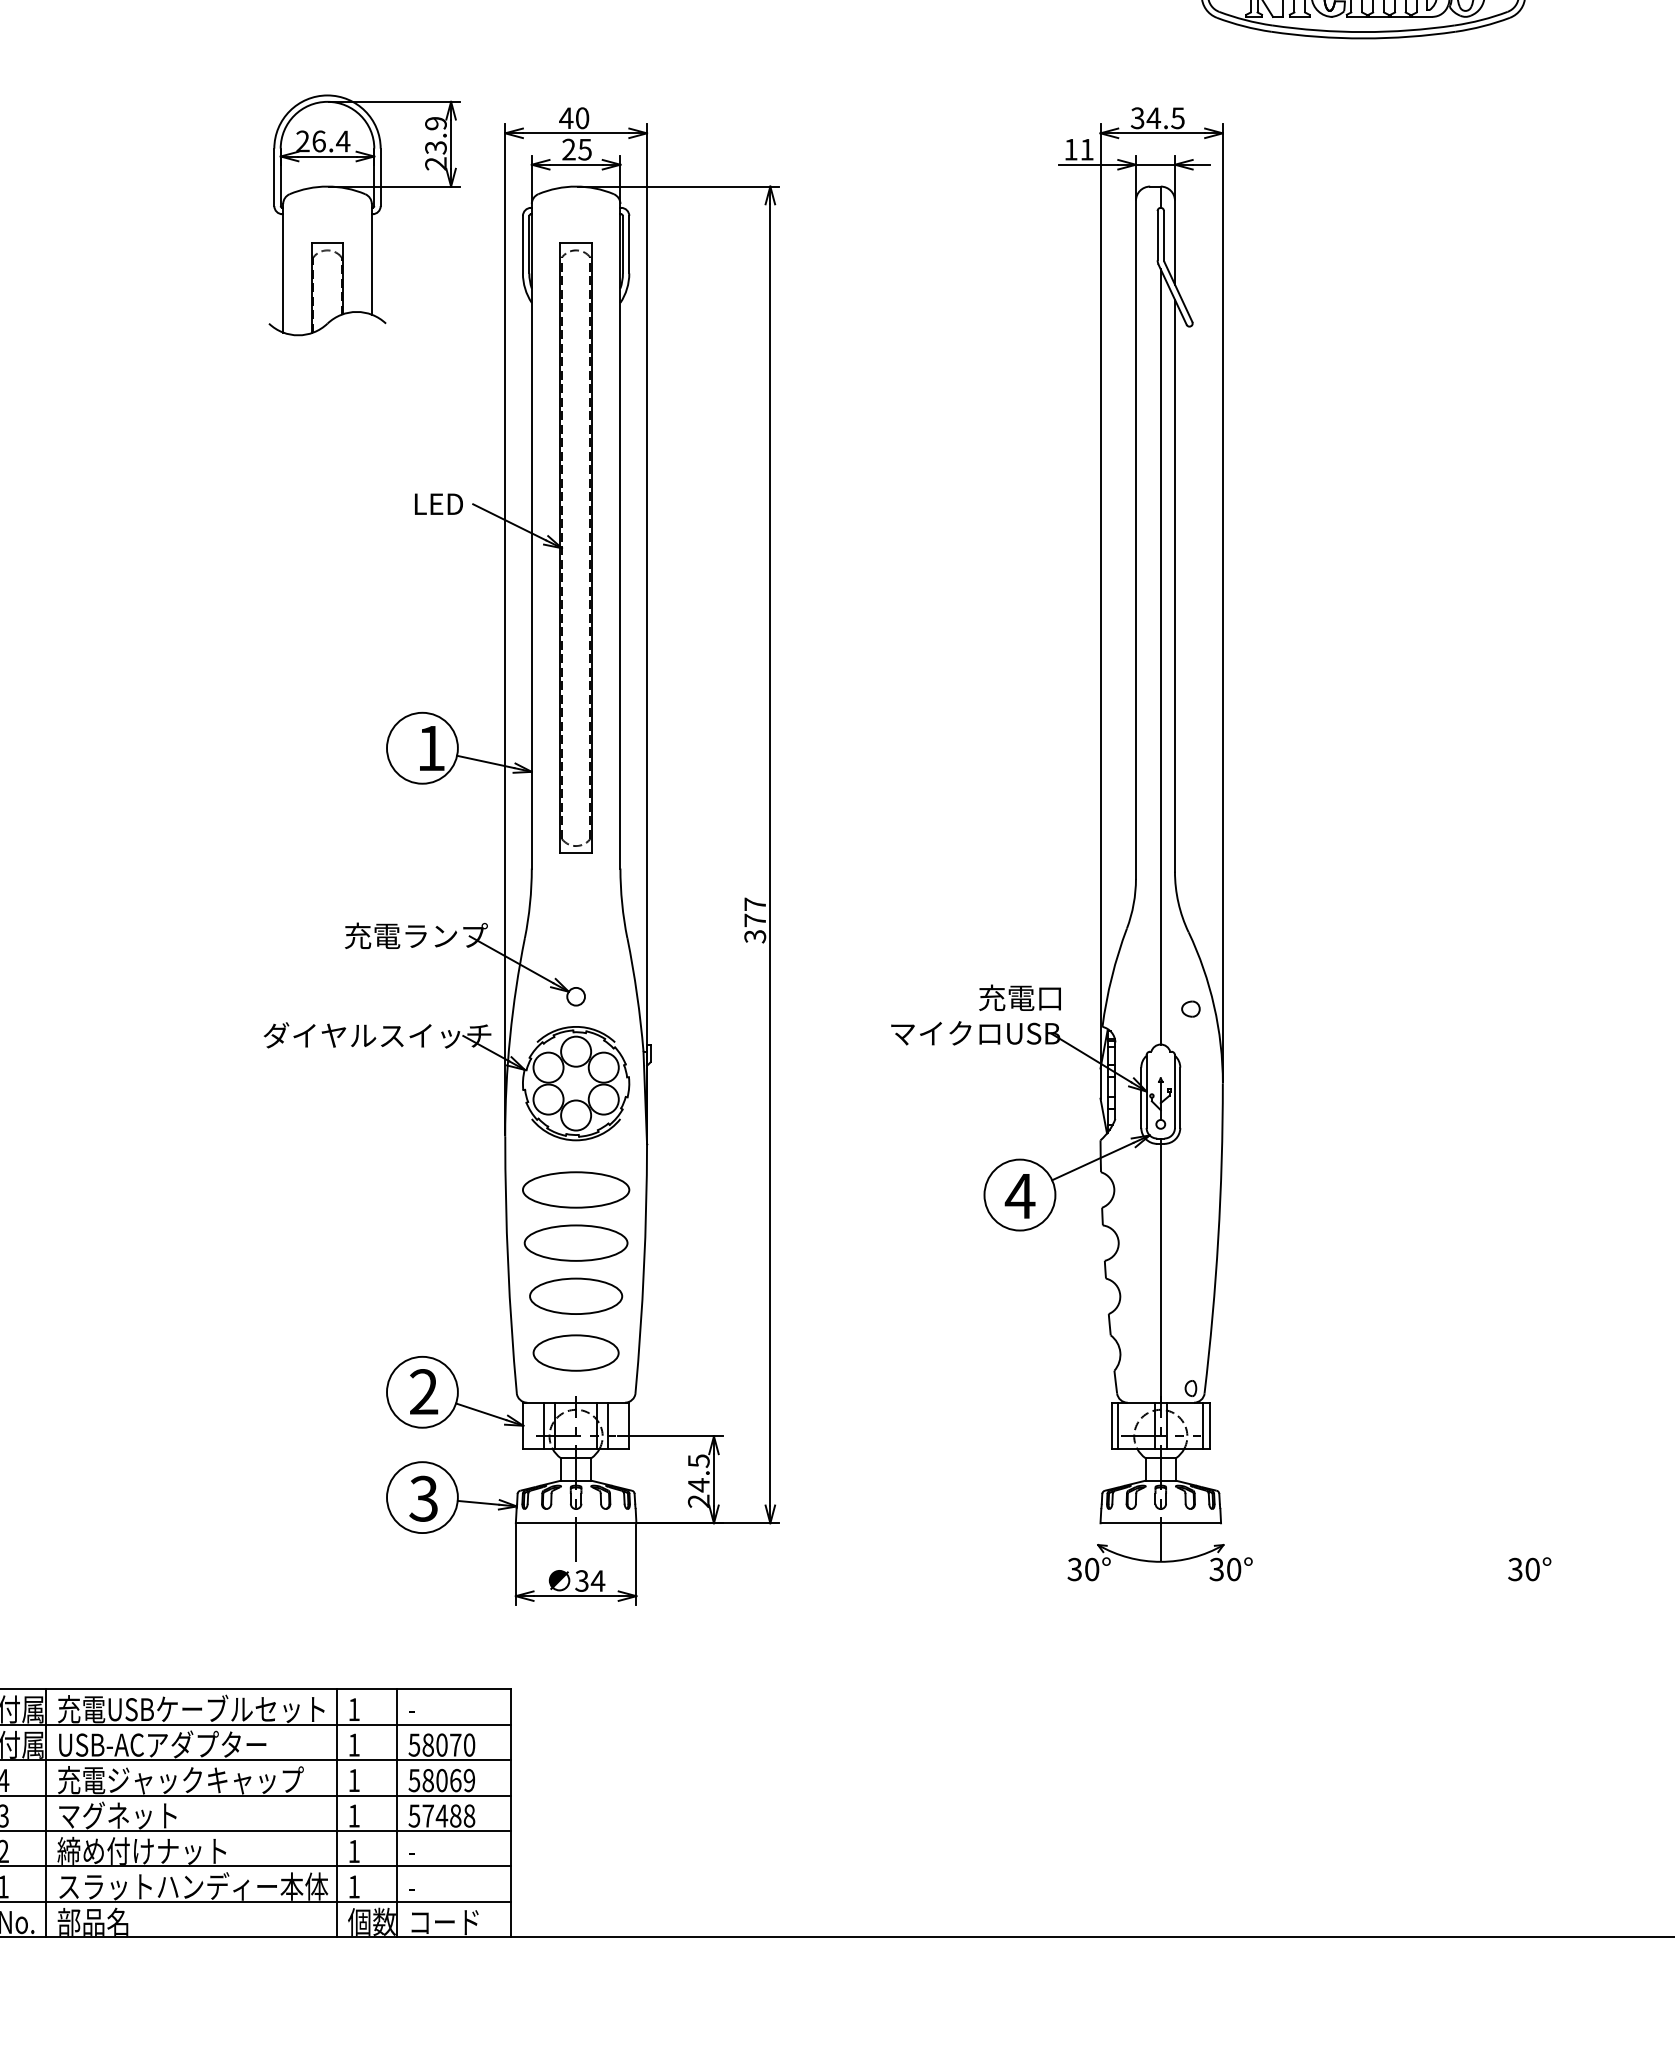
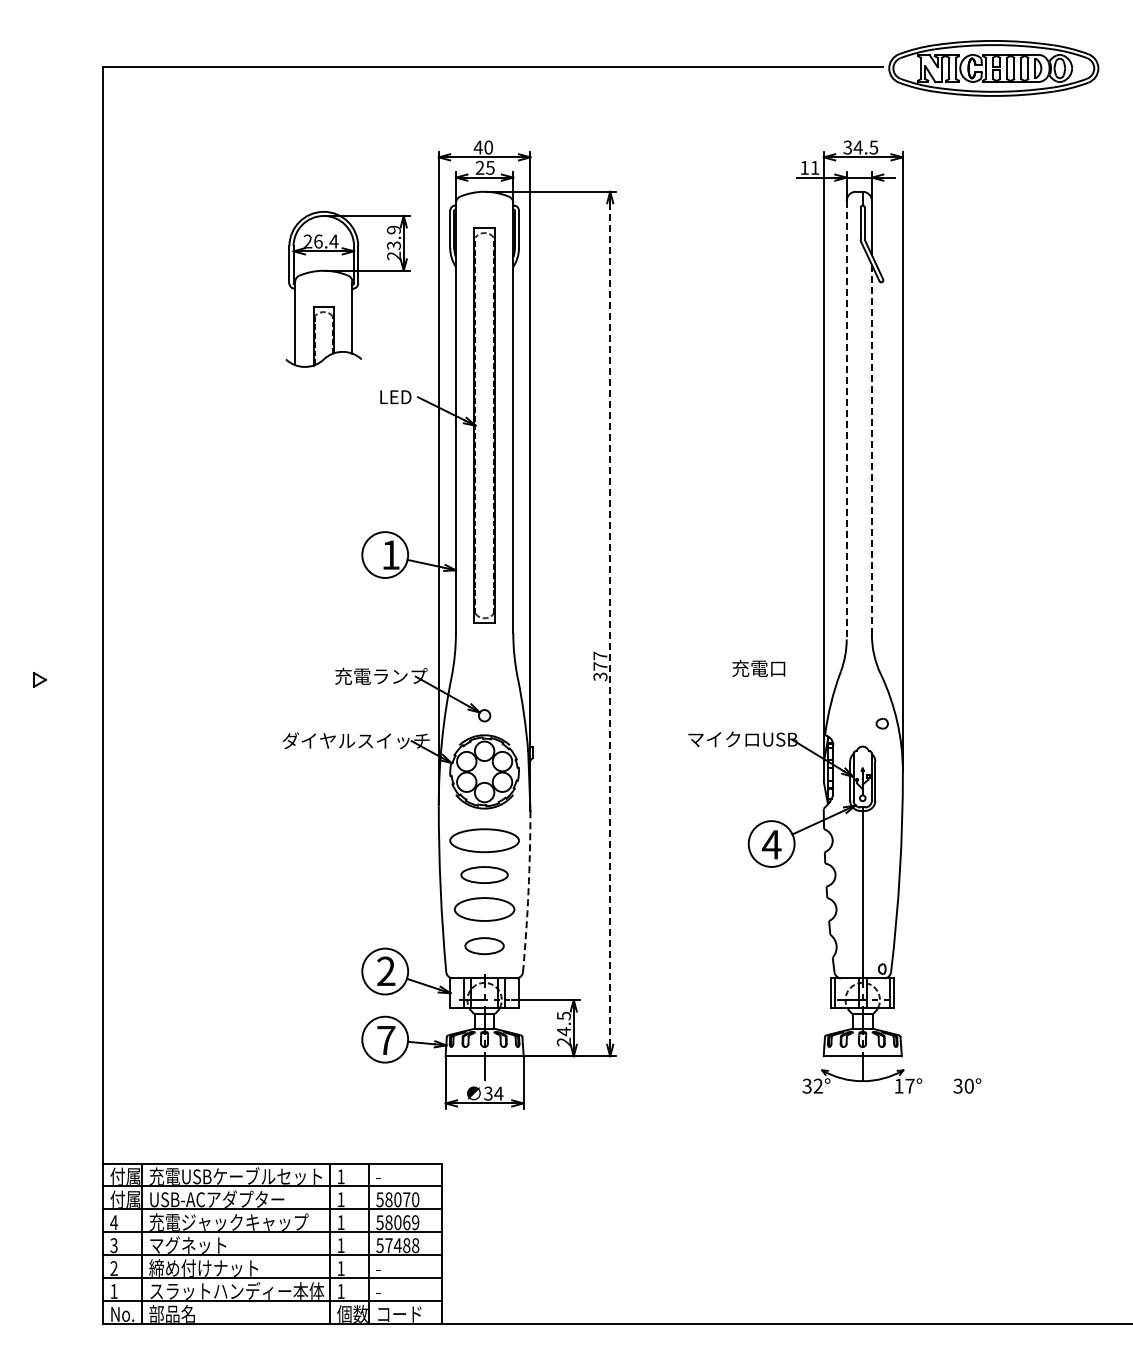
part: (364, 215) -> (347, 289), moved
line: (1135, 540) -> (846, 420), solid -> dashed
line: (1174, 585) -> (871, 449), solid -> dashed
line: (1160, 656) -> (862, 495), removed
line: (770, 855) -> (610, 624), solid -> dashed
text: (1019, 996) -> (758, 667), moved
part: (575, 1242) -> (484, 874), size x0.7
arc: (643, 1268) -> (528, 891), solid -> dashed
part: (575, 1351) -> (484, 945), size x0.7
text: (422, 1498) -> (385, 1040), 3 -> 7
text: (1090, 1568) -> (817, 1085), 30° -> 32°
text: (1225, 1568) -> (904, 1085), 30° -> 17°
text: (1529, 1568) -> (967, 1085), moved

